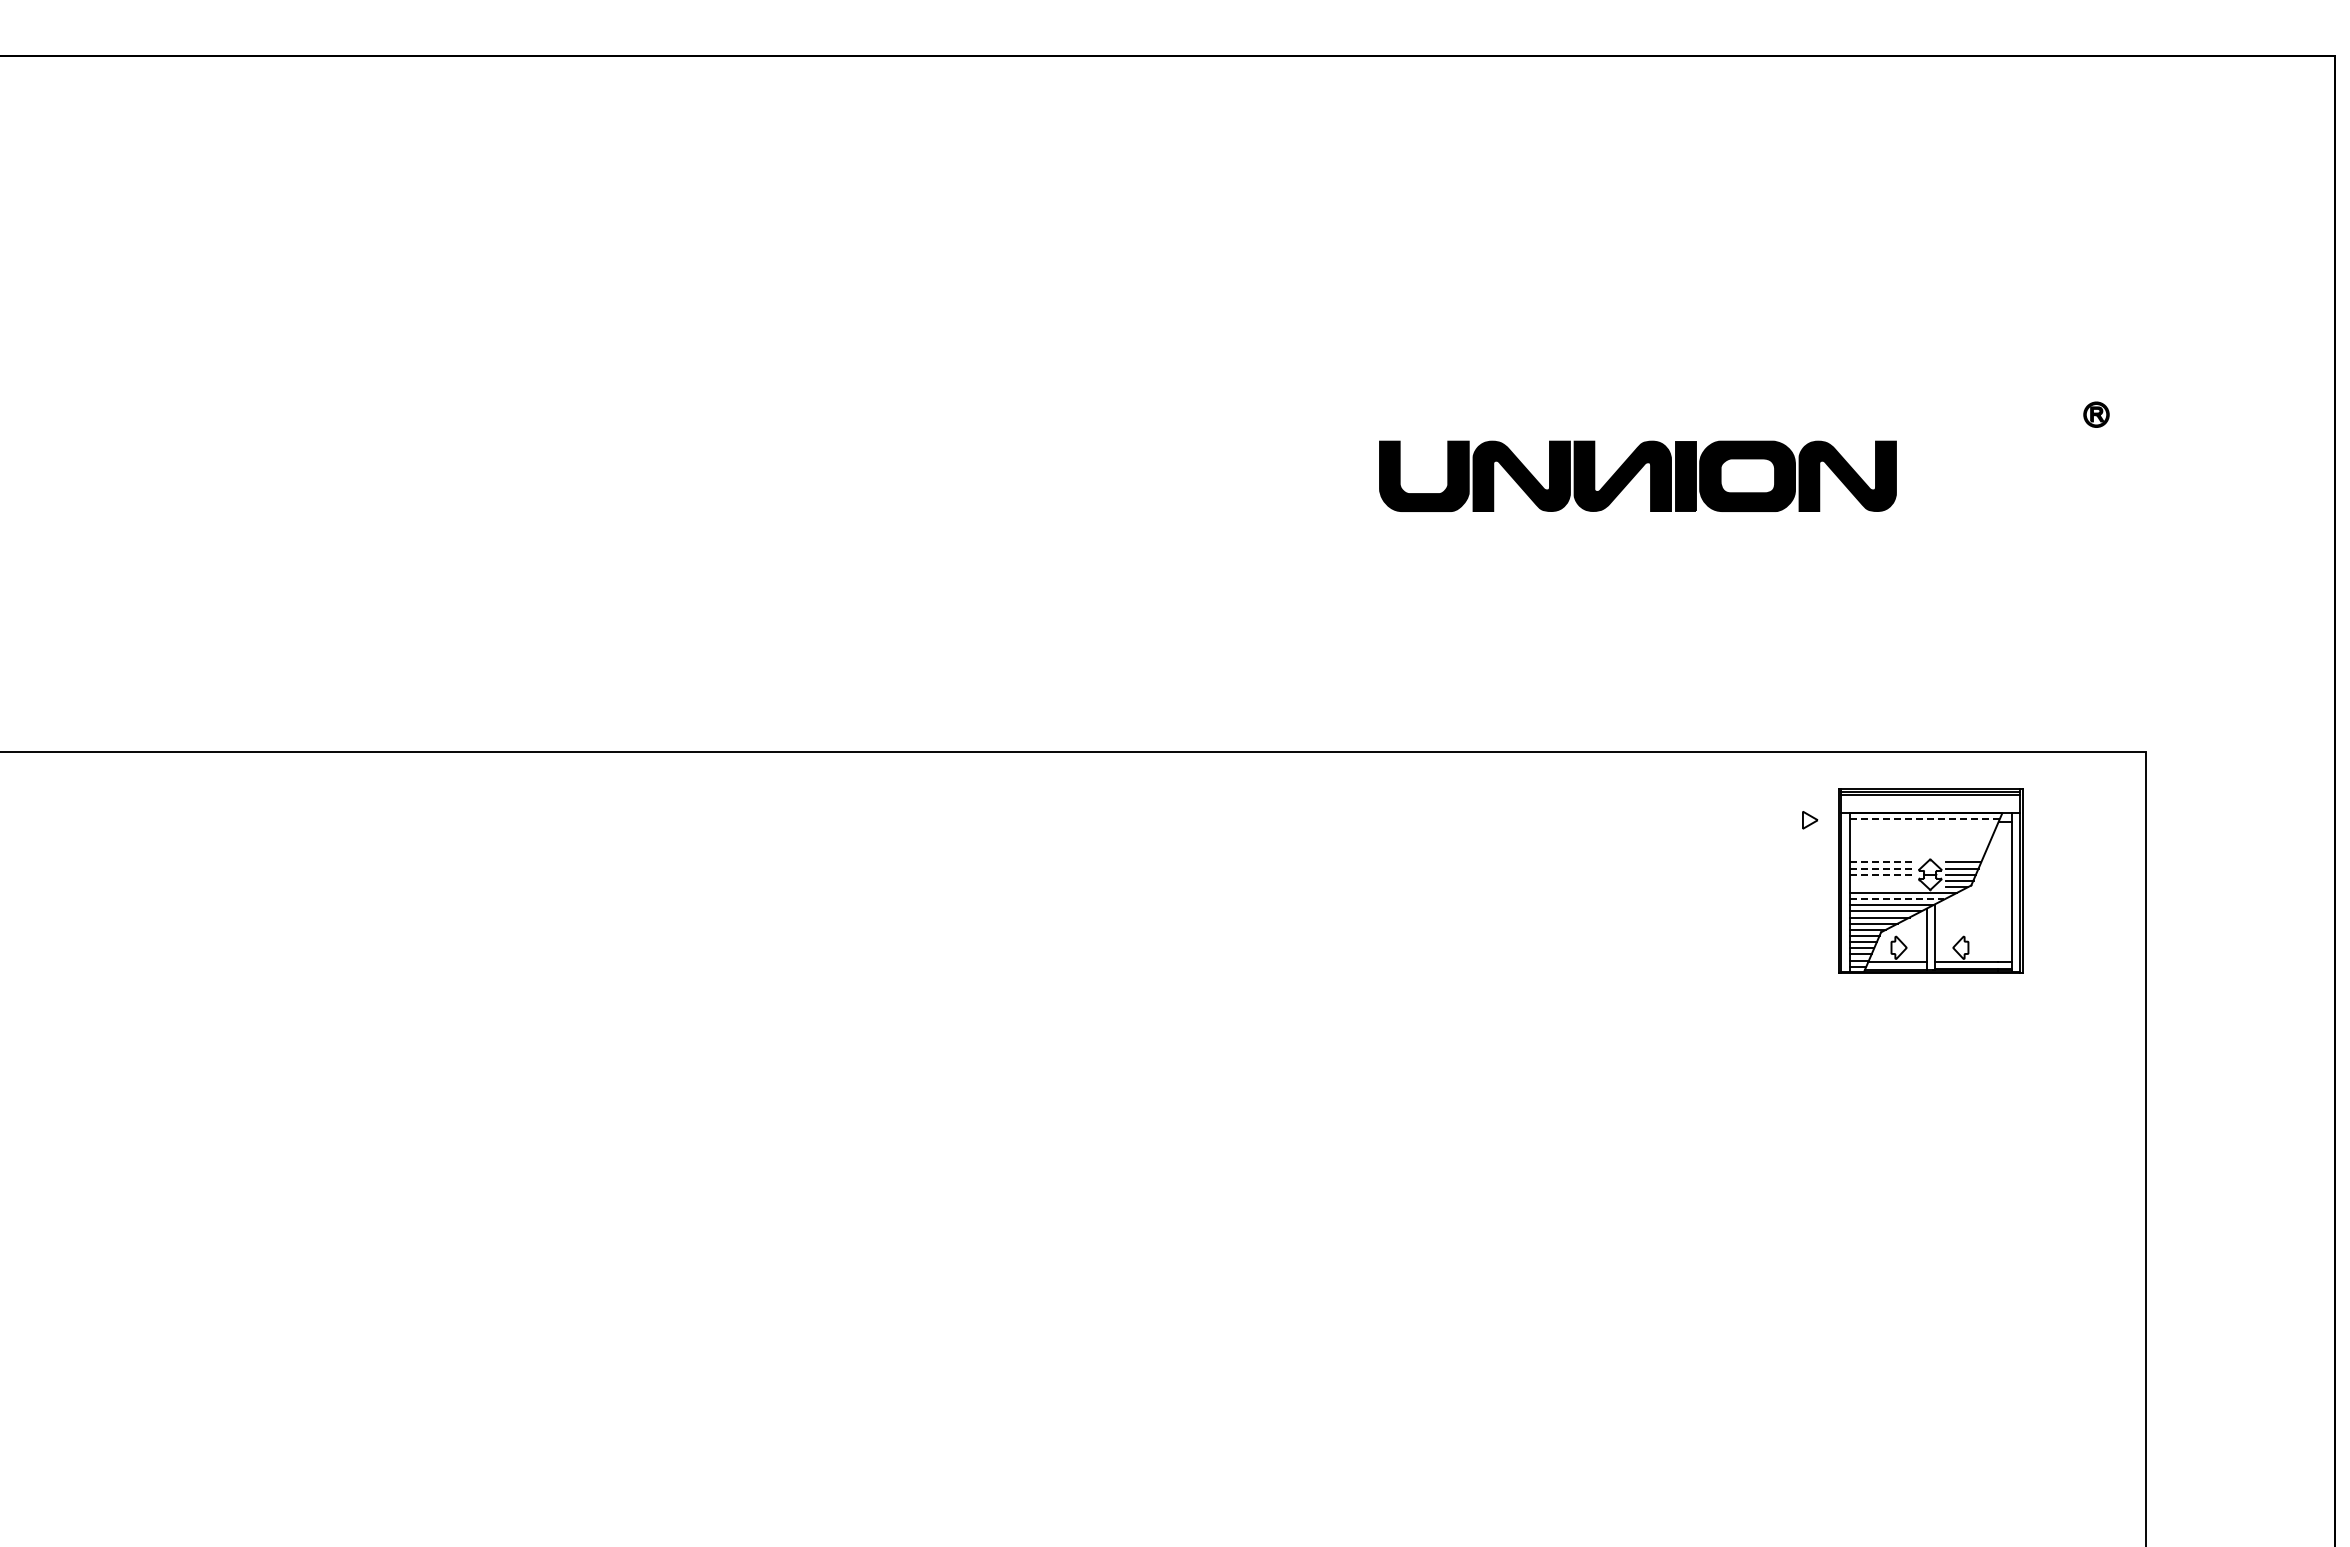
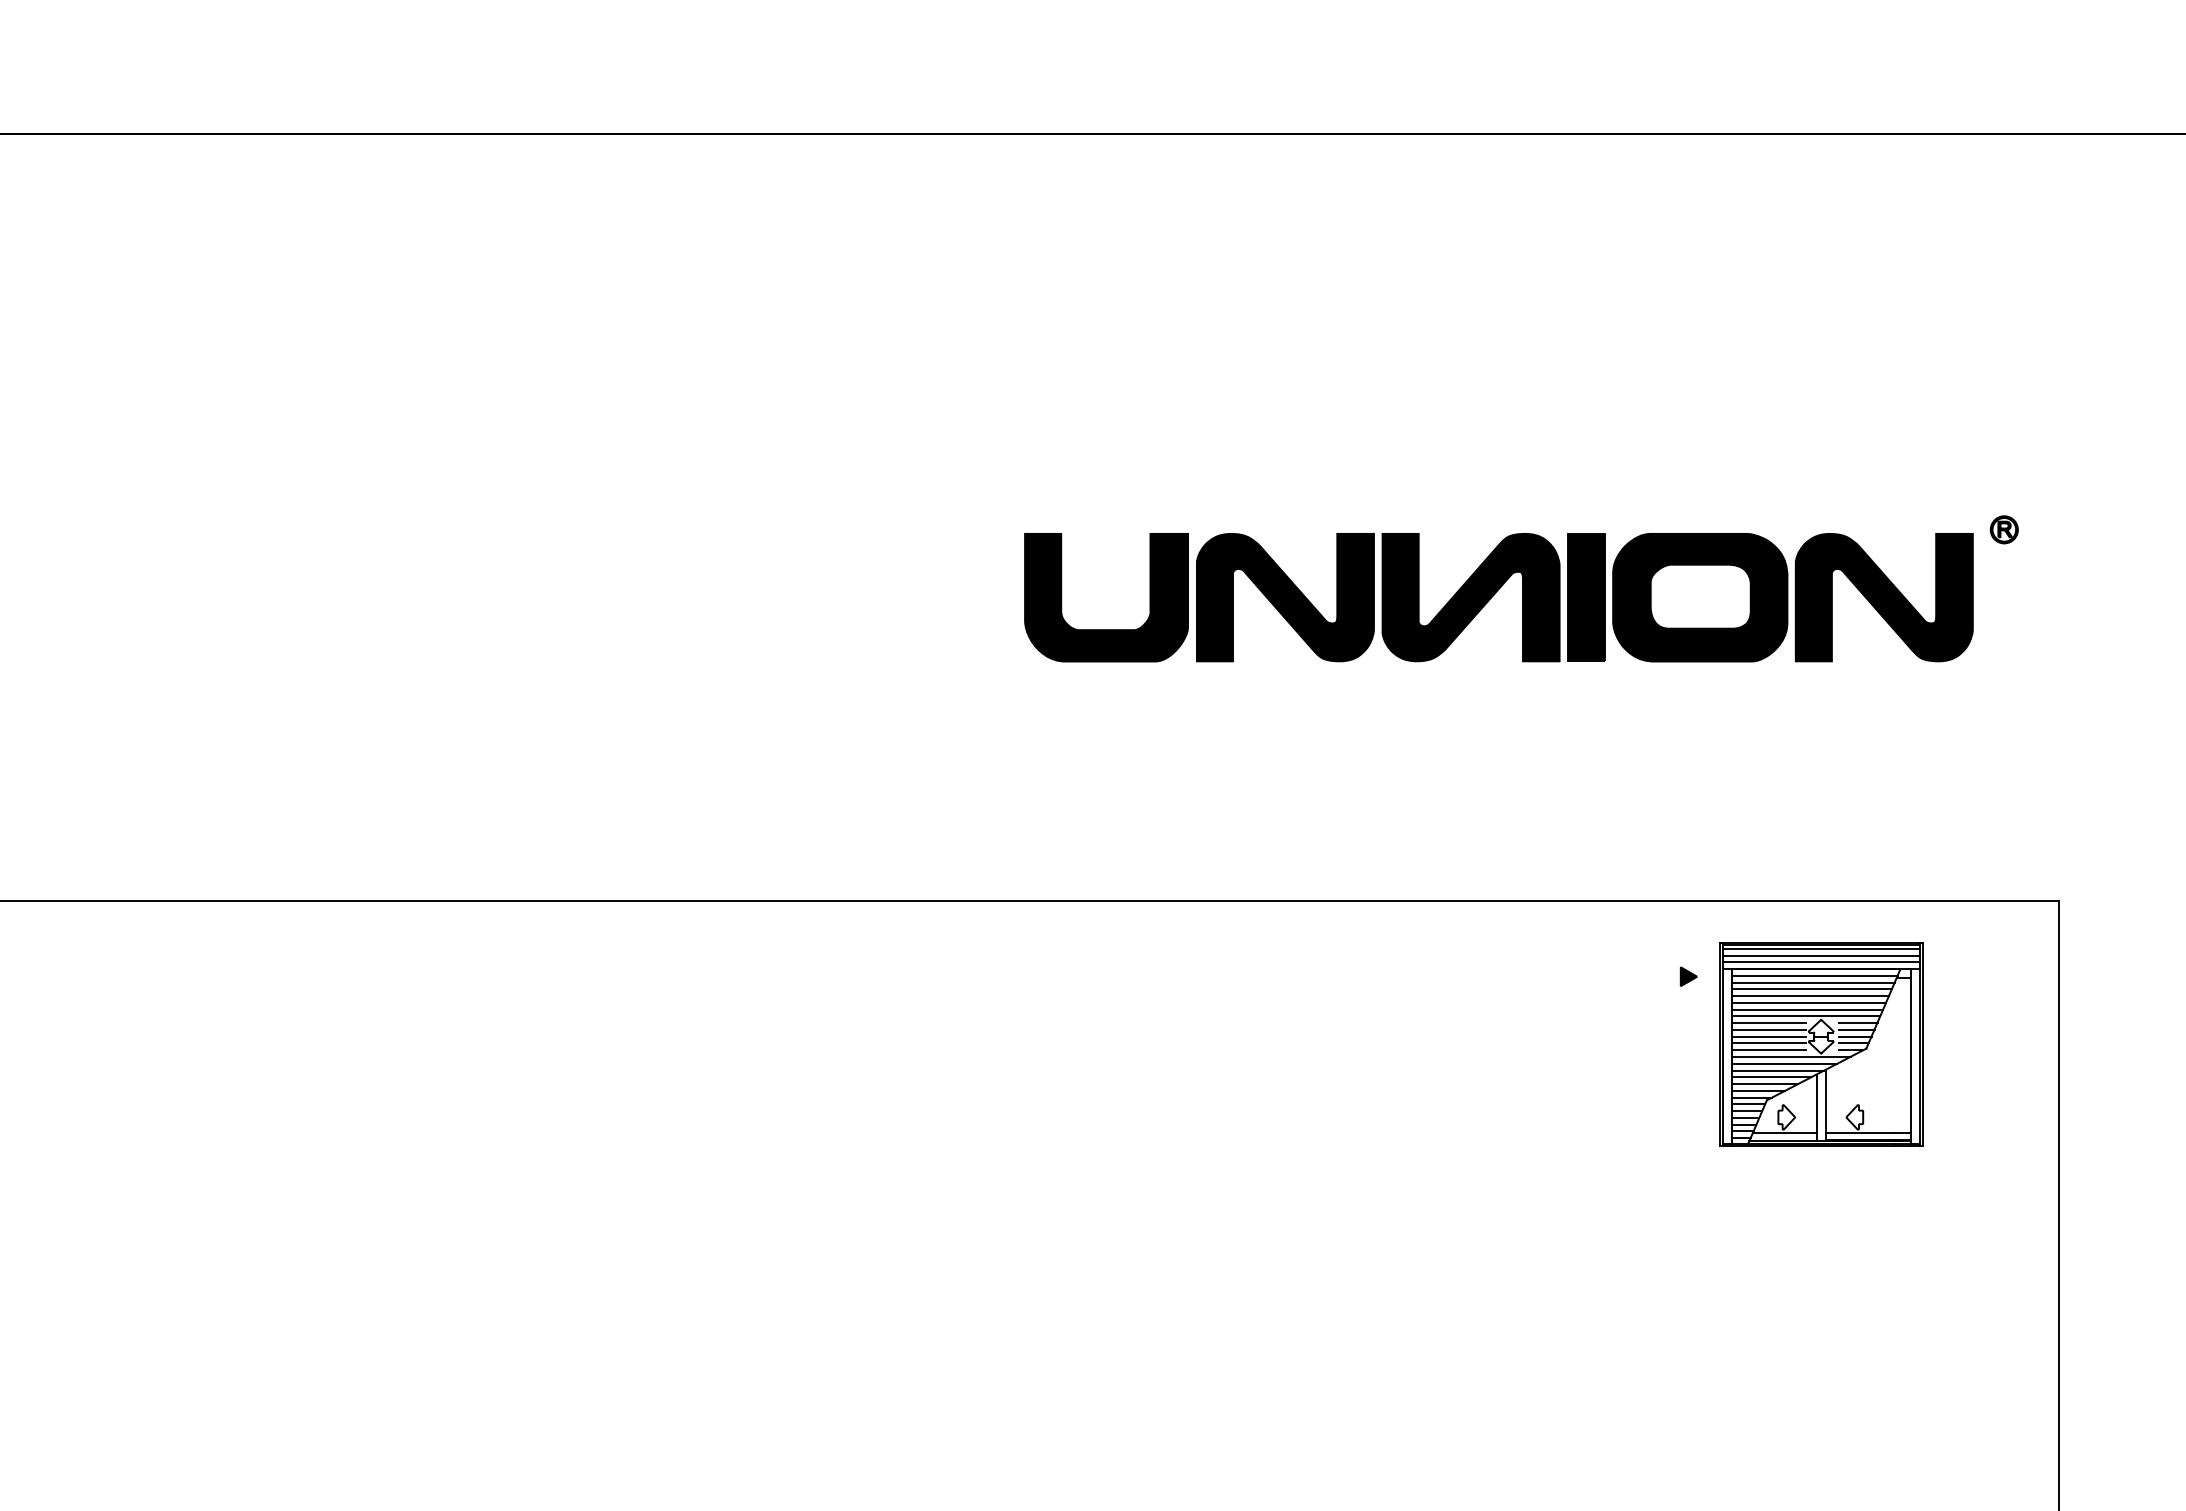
part: (1637, 476) -> (1498, 597), size x1.67
line: (1930, 801) -> (1821, 956), added
line: (1930, 807) -> (1821, 962), added
fill: (1809, 819) -> (1688, 975), added
line: (1924, 819) -> (1814, 975), dashed -> solid
line: (1922, 825) -> (1812, 982), added
line: (1921, 831) -> (1811, 989), added
line: (1920, 837) -> (1810, 995), added
line: (1919, 843) -> (1809, 1002), added
line: (1917, 850) -> (1807, 1010), added
line: (1916, 856) -> (1805, 1016), added
line: (1883, 862) -> (1769, 1023), dashed -> solid
line: (1883, 868) -> (1769, 1029), dashed -> solid
line: (1883, 874) -> (1769, 1036), dashed -> solid
line: (1882, 880) -> (1768, 1043), added
line: (1882, 886) -> (1768, 1049), added
line: (1897, 899) -> (1784, 1064), dashed -> solid

